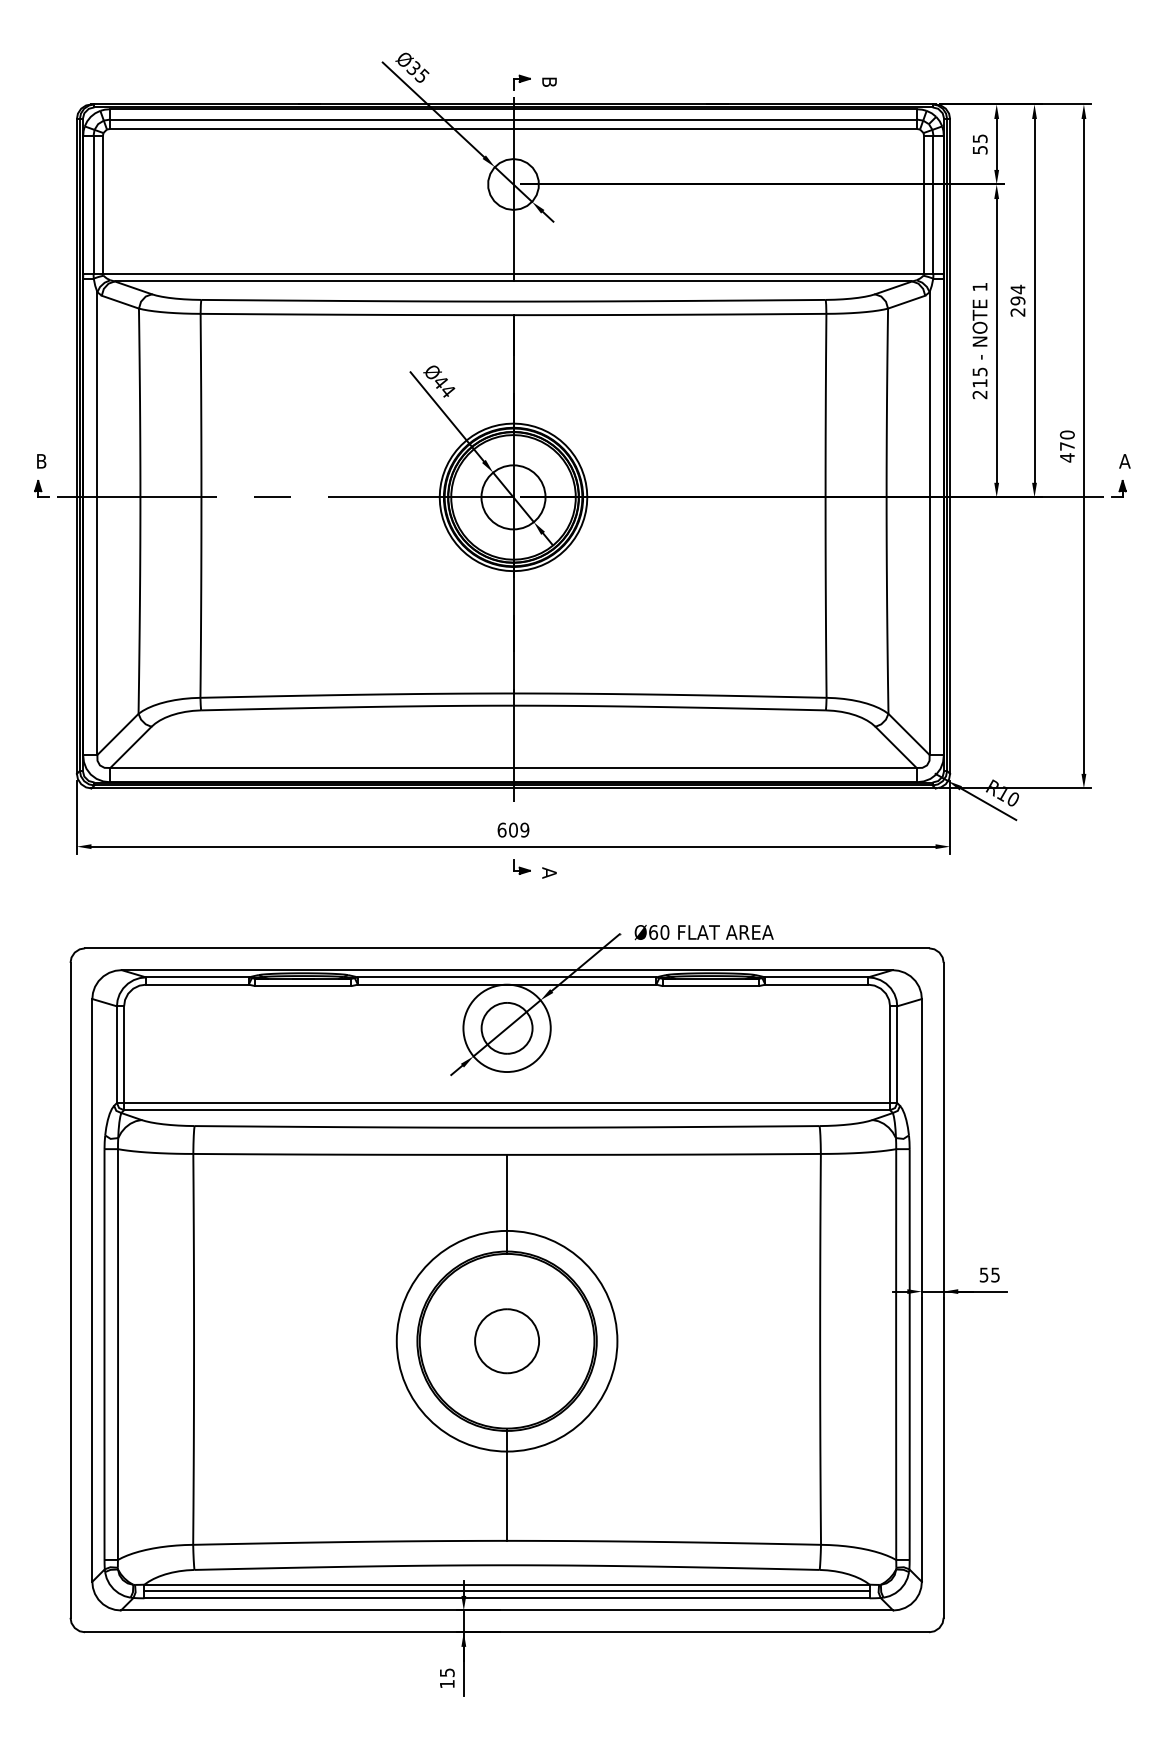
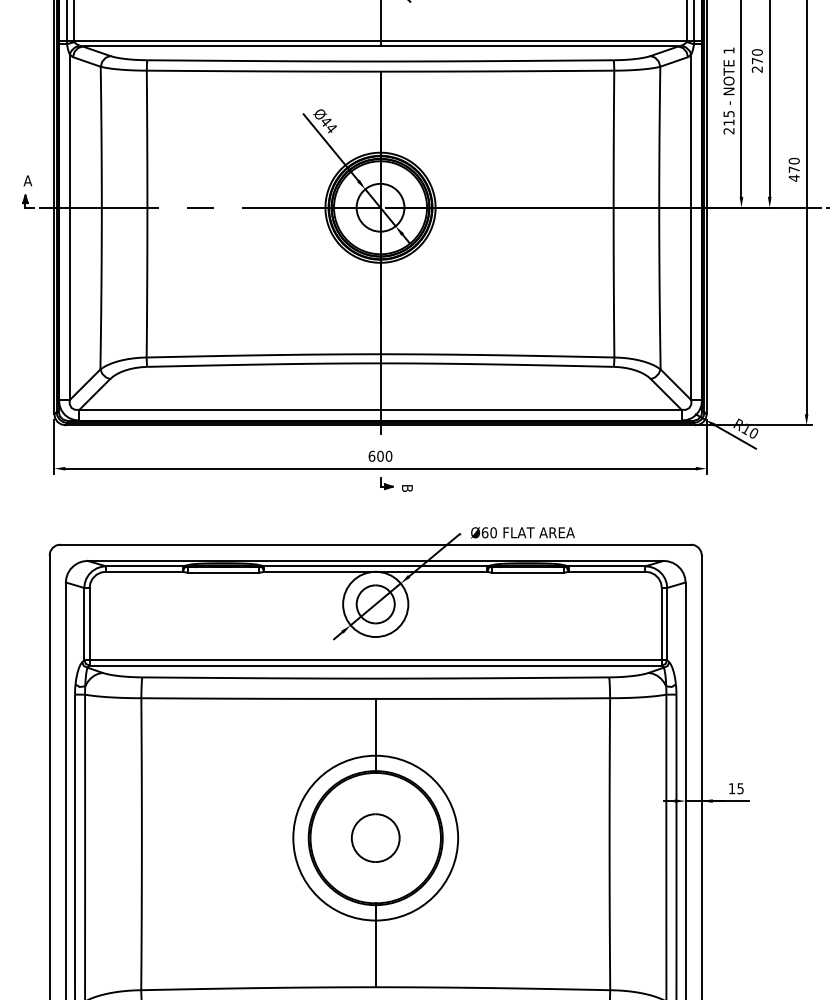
text: (1017, 294) -> (757, 56), 294 -> 270
text: (41, 461) -> (27, 180), B -> A
text: (524, 830) -> (388, 456), 609 -> 600
text: (549, 872) -> (407, 487), A -> B
text: (983, 1274) -> (731, 788), 55 -> 15

